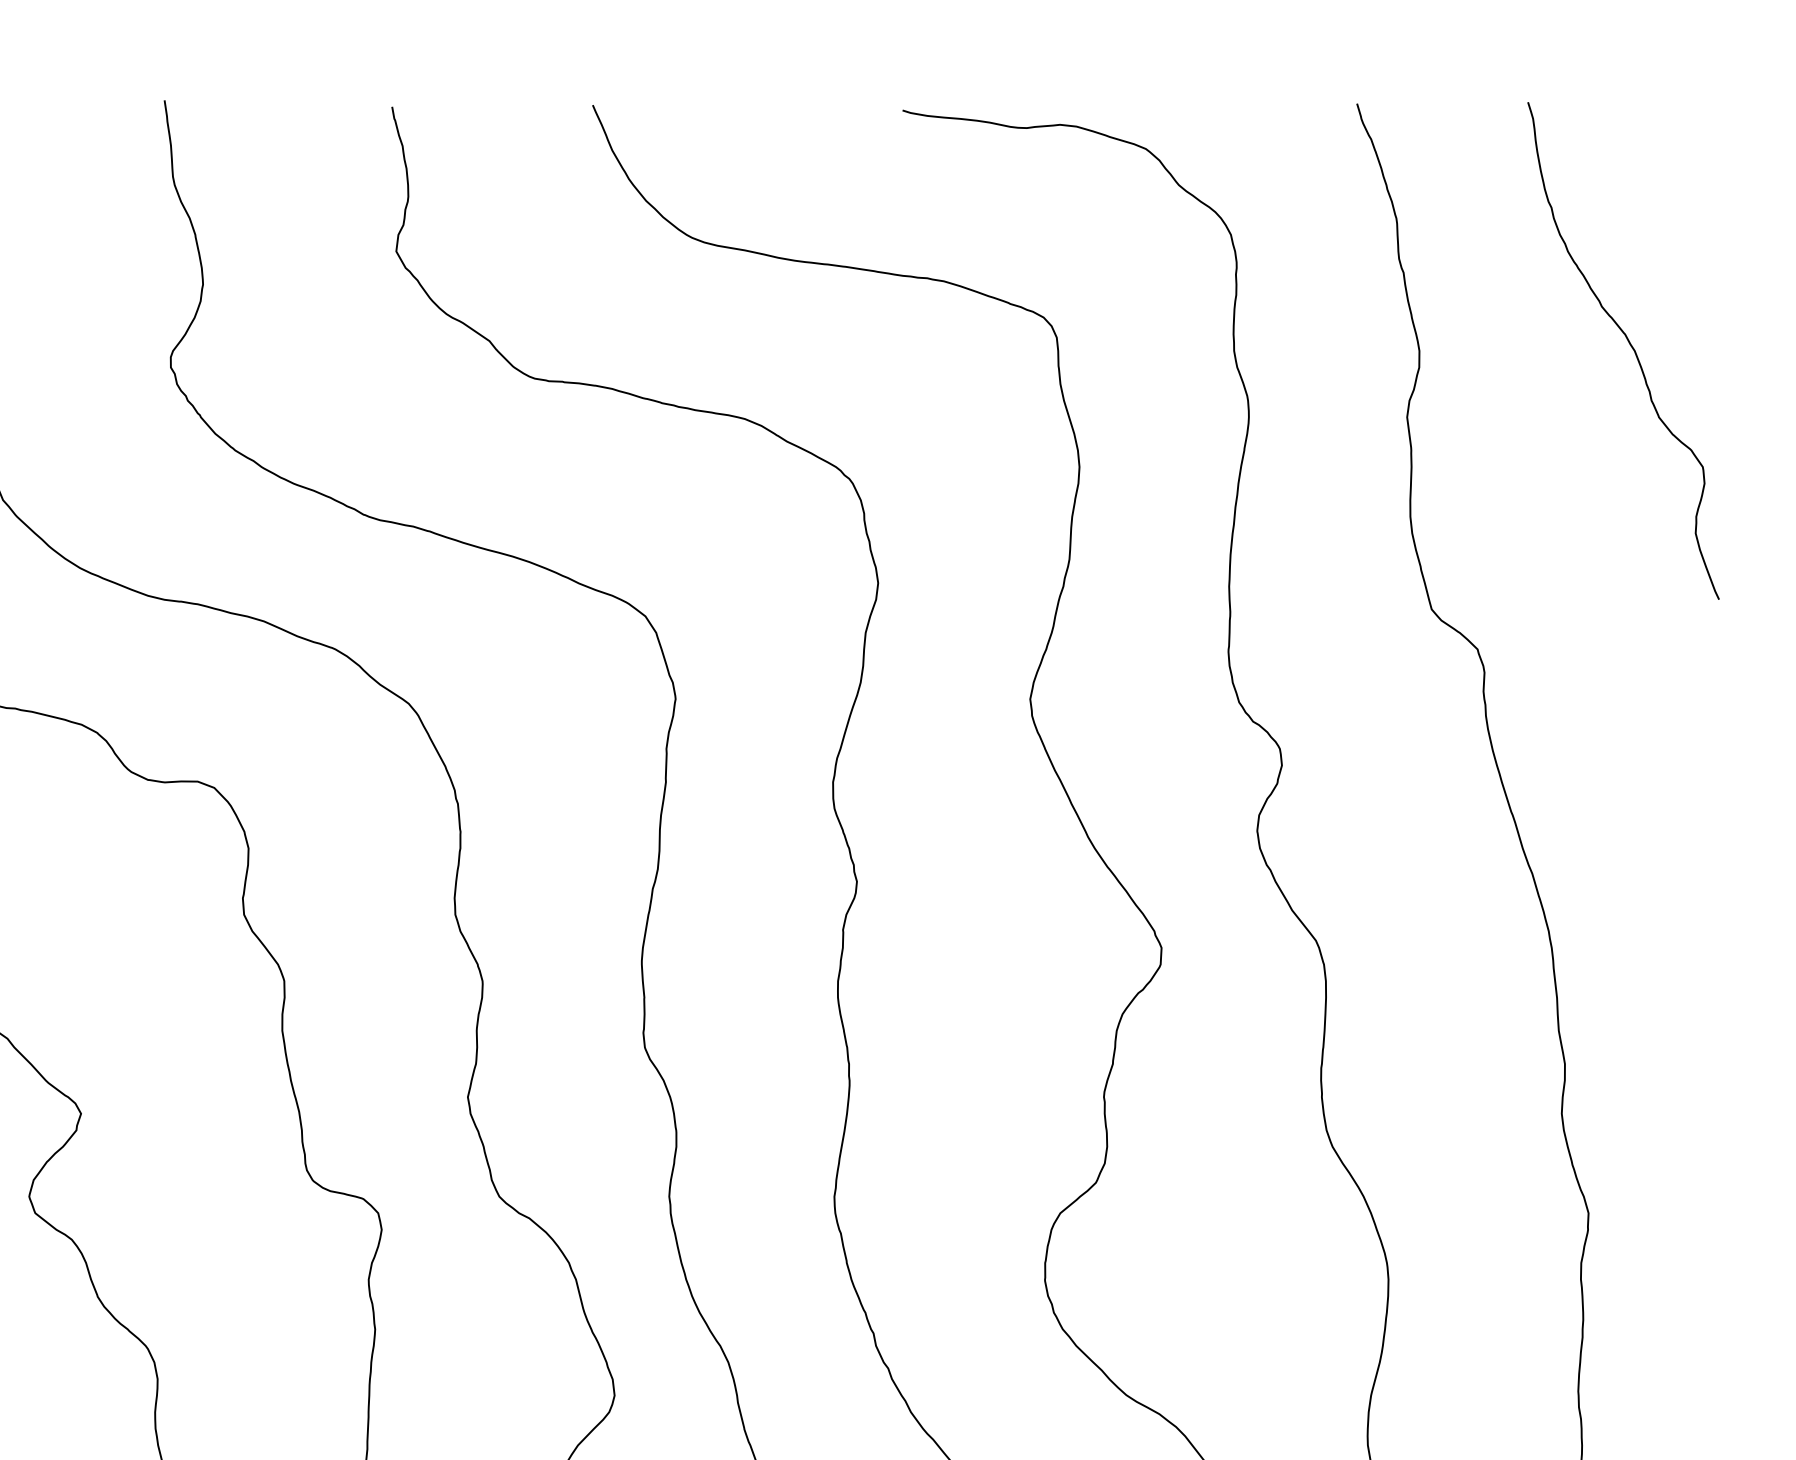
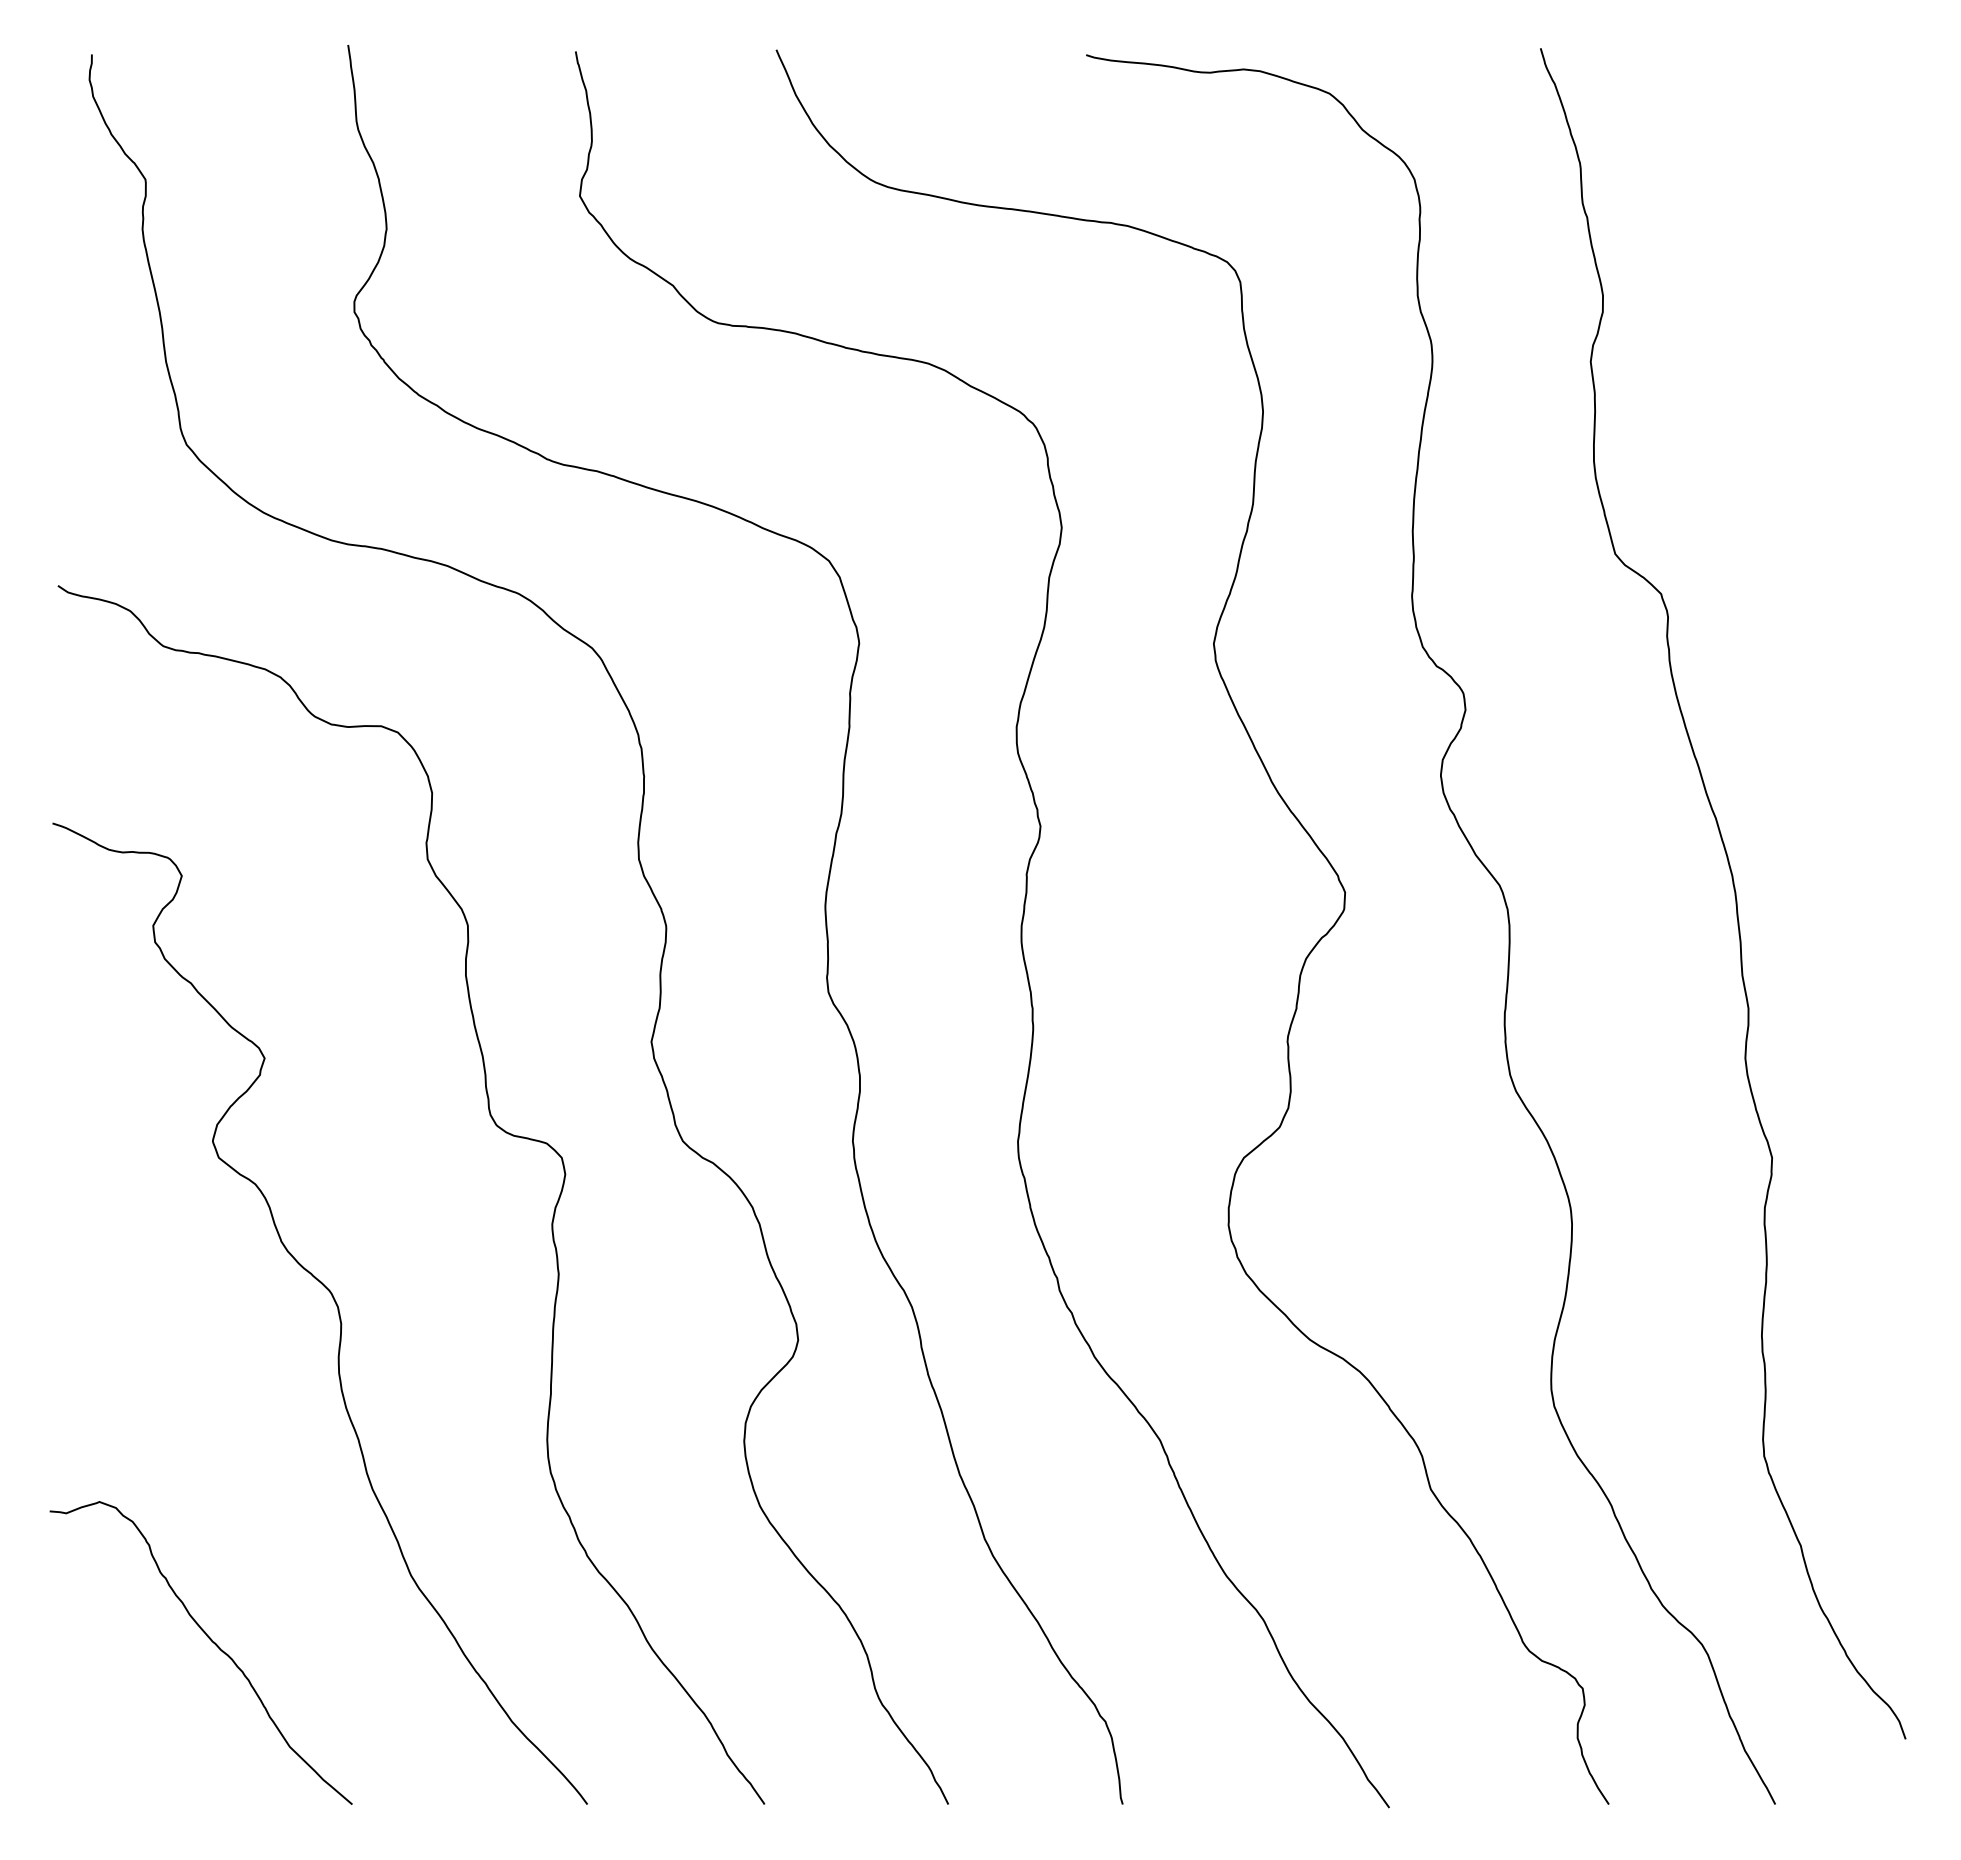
curve: (1629, 345) -> (1813, 290), removed

